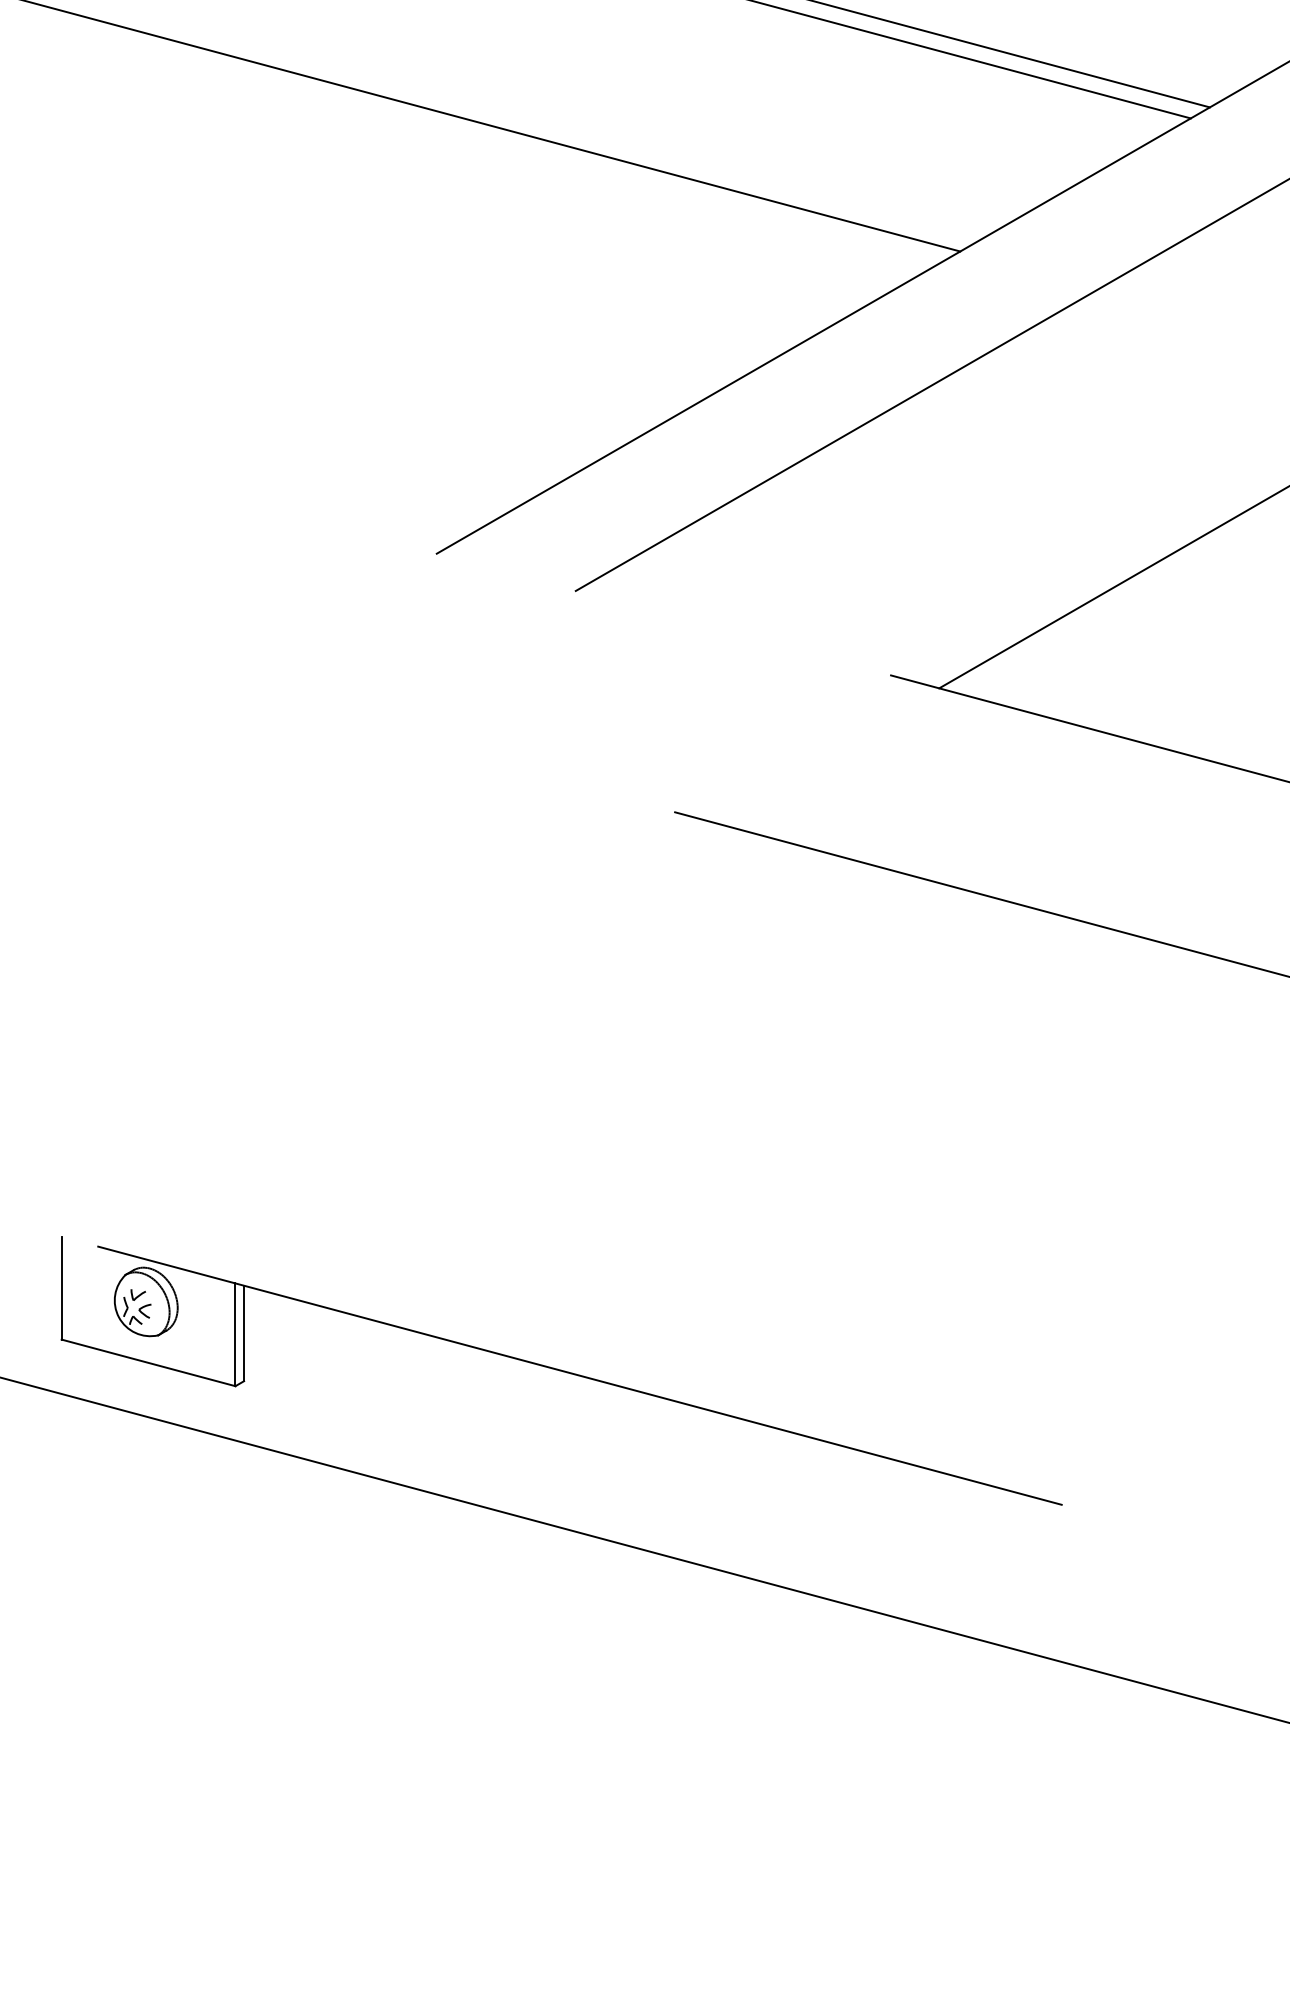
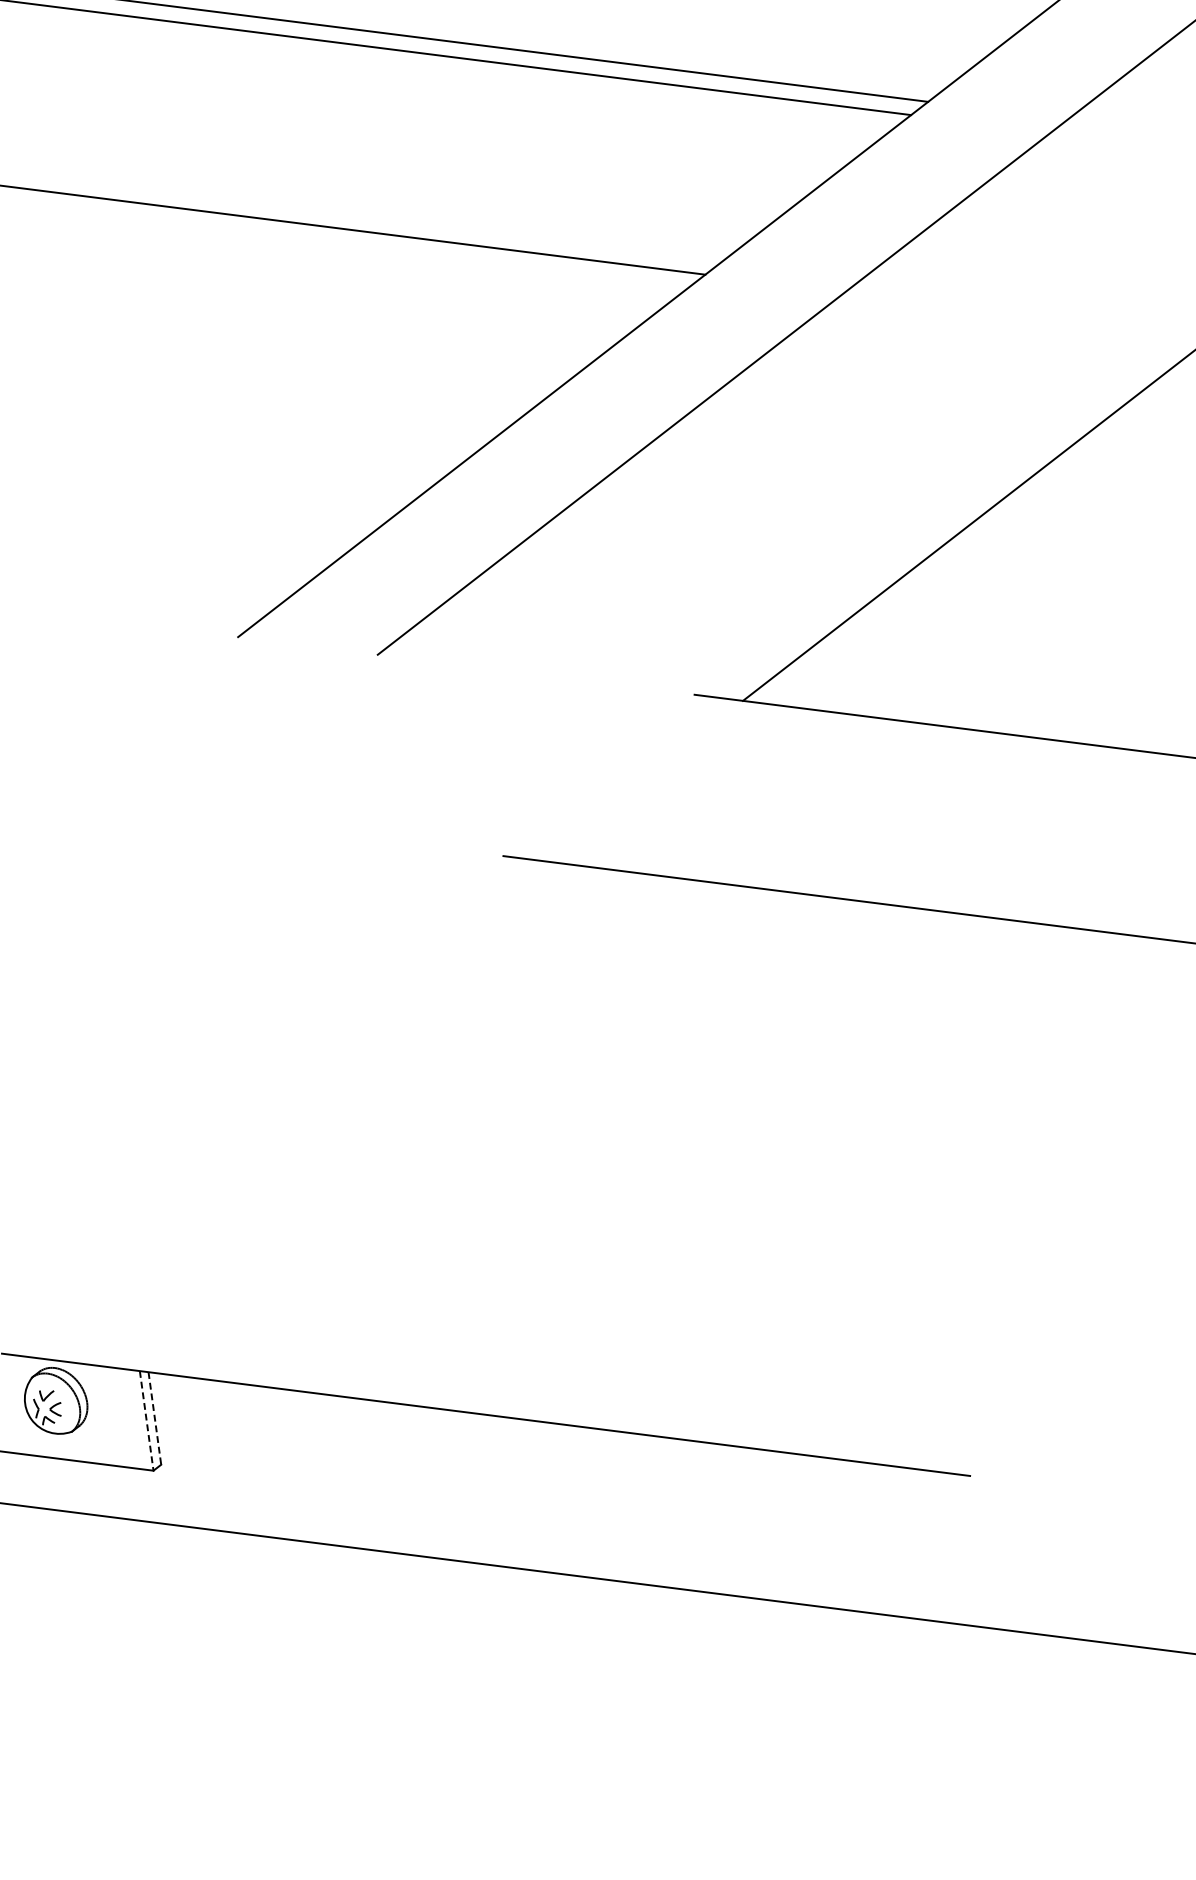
line: (244, 1333) -> (155, 1418), solid -> dashed
line: (235, 1335) -> (146, 1421), solid -> dashed

